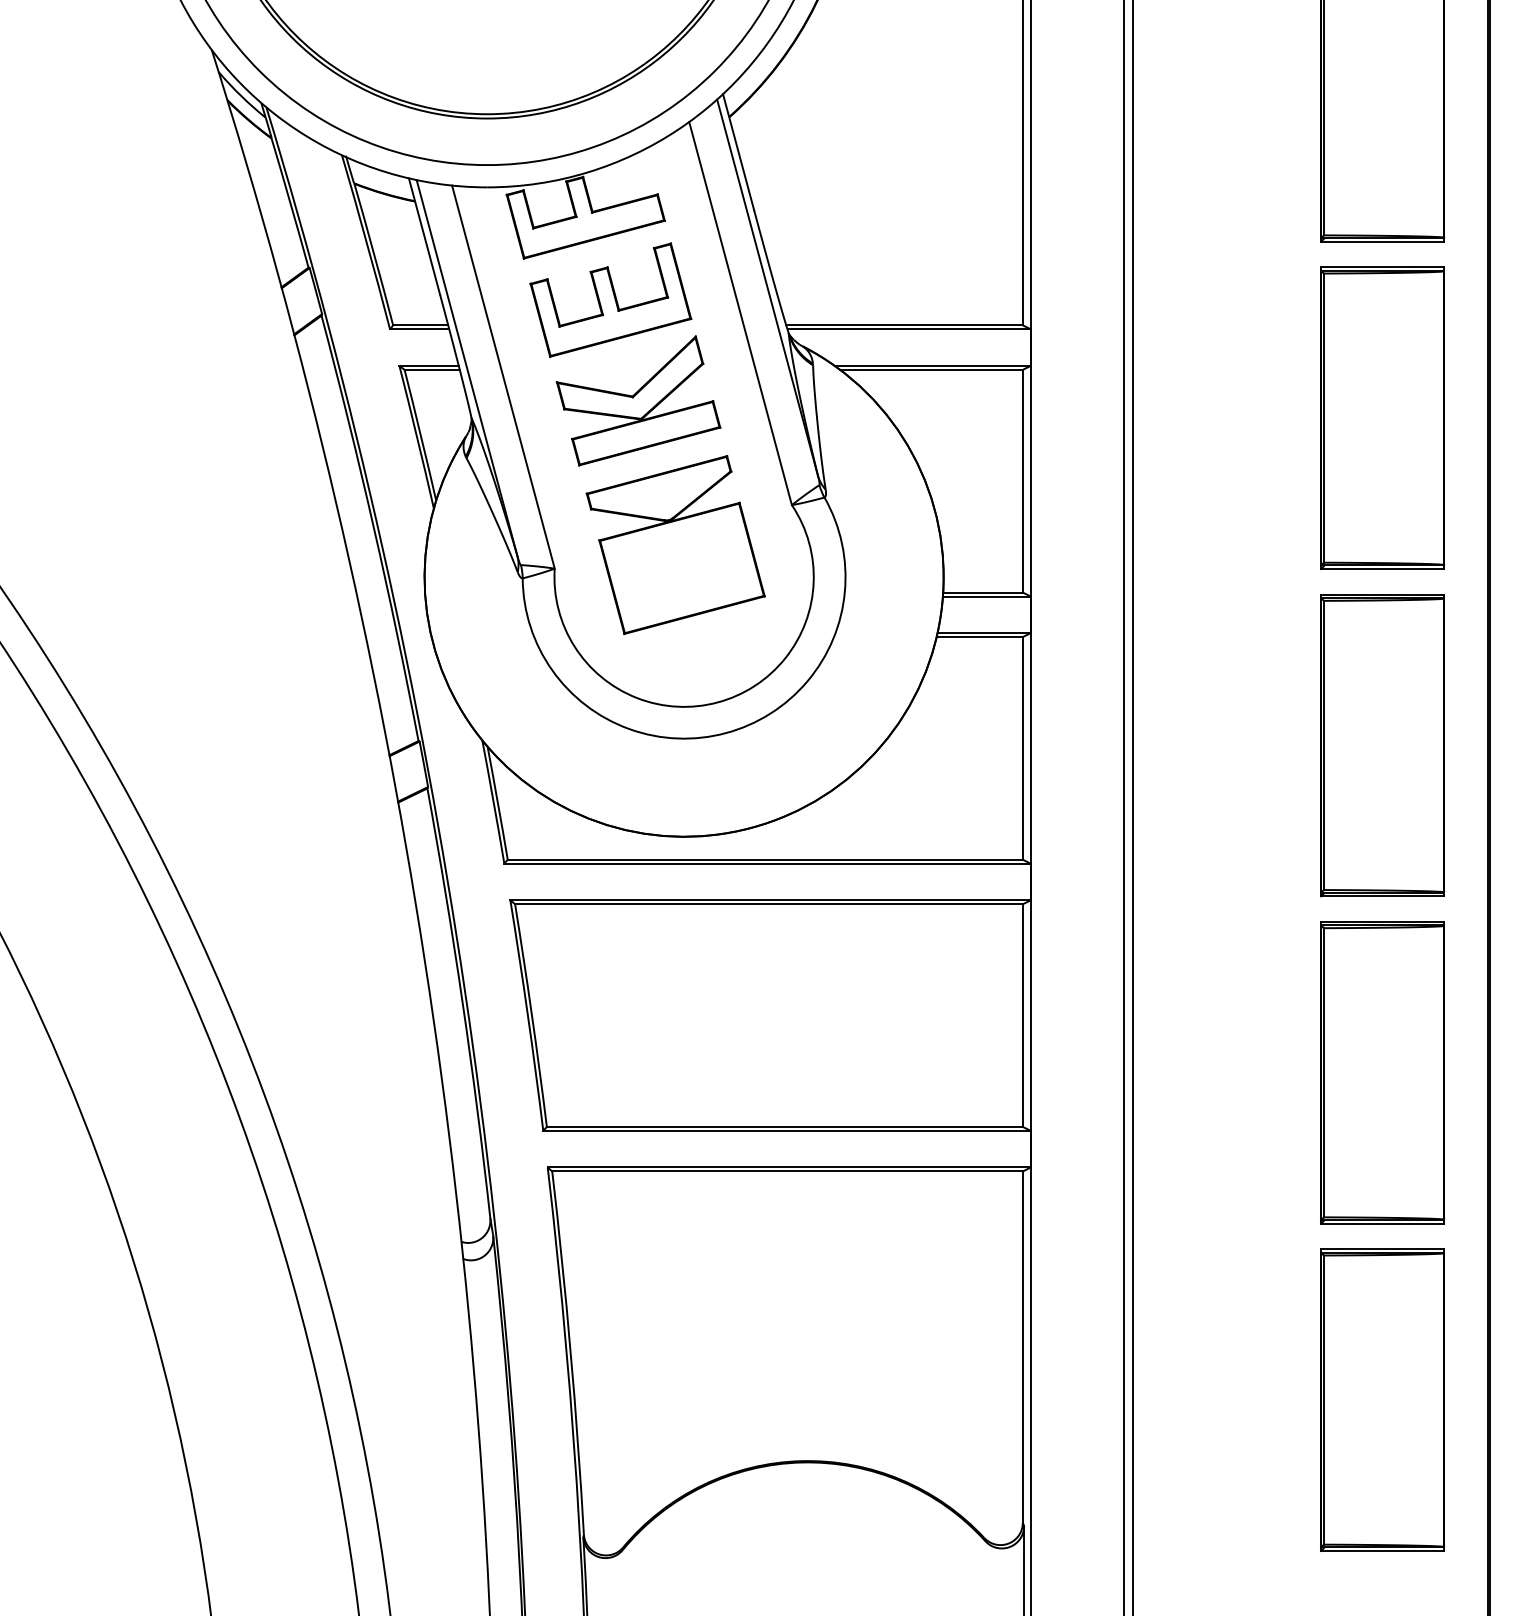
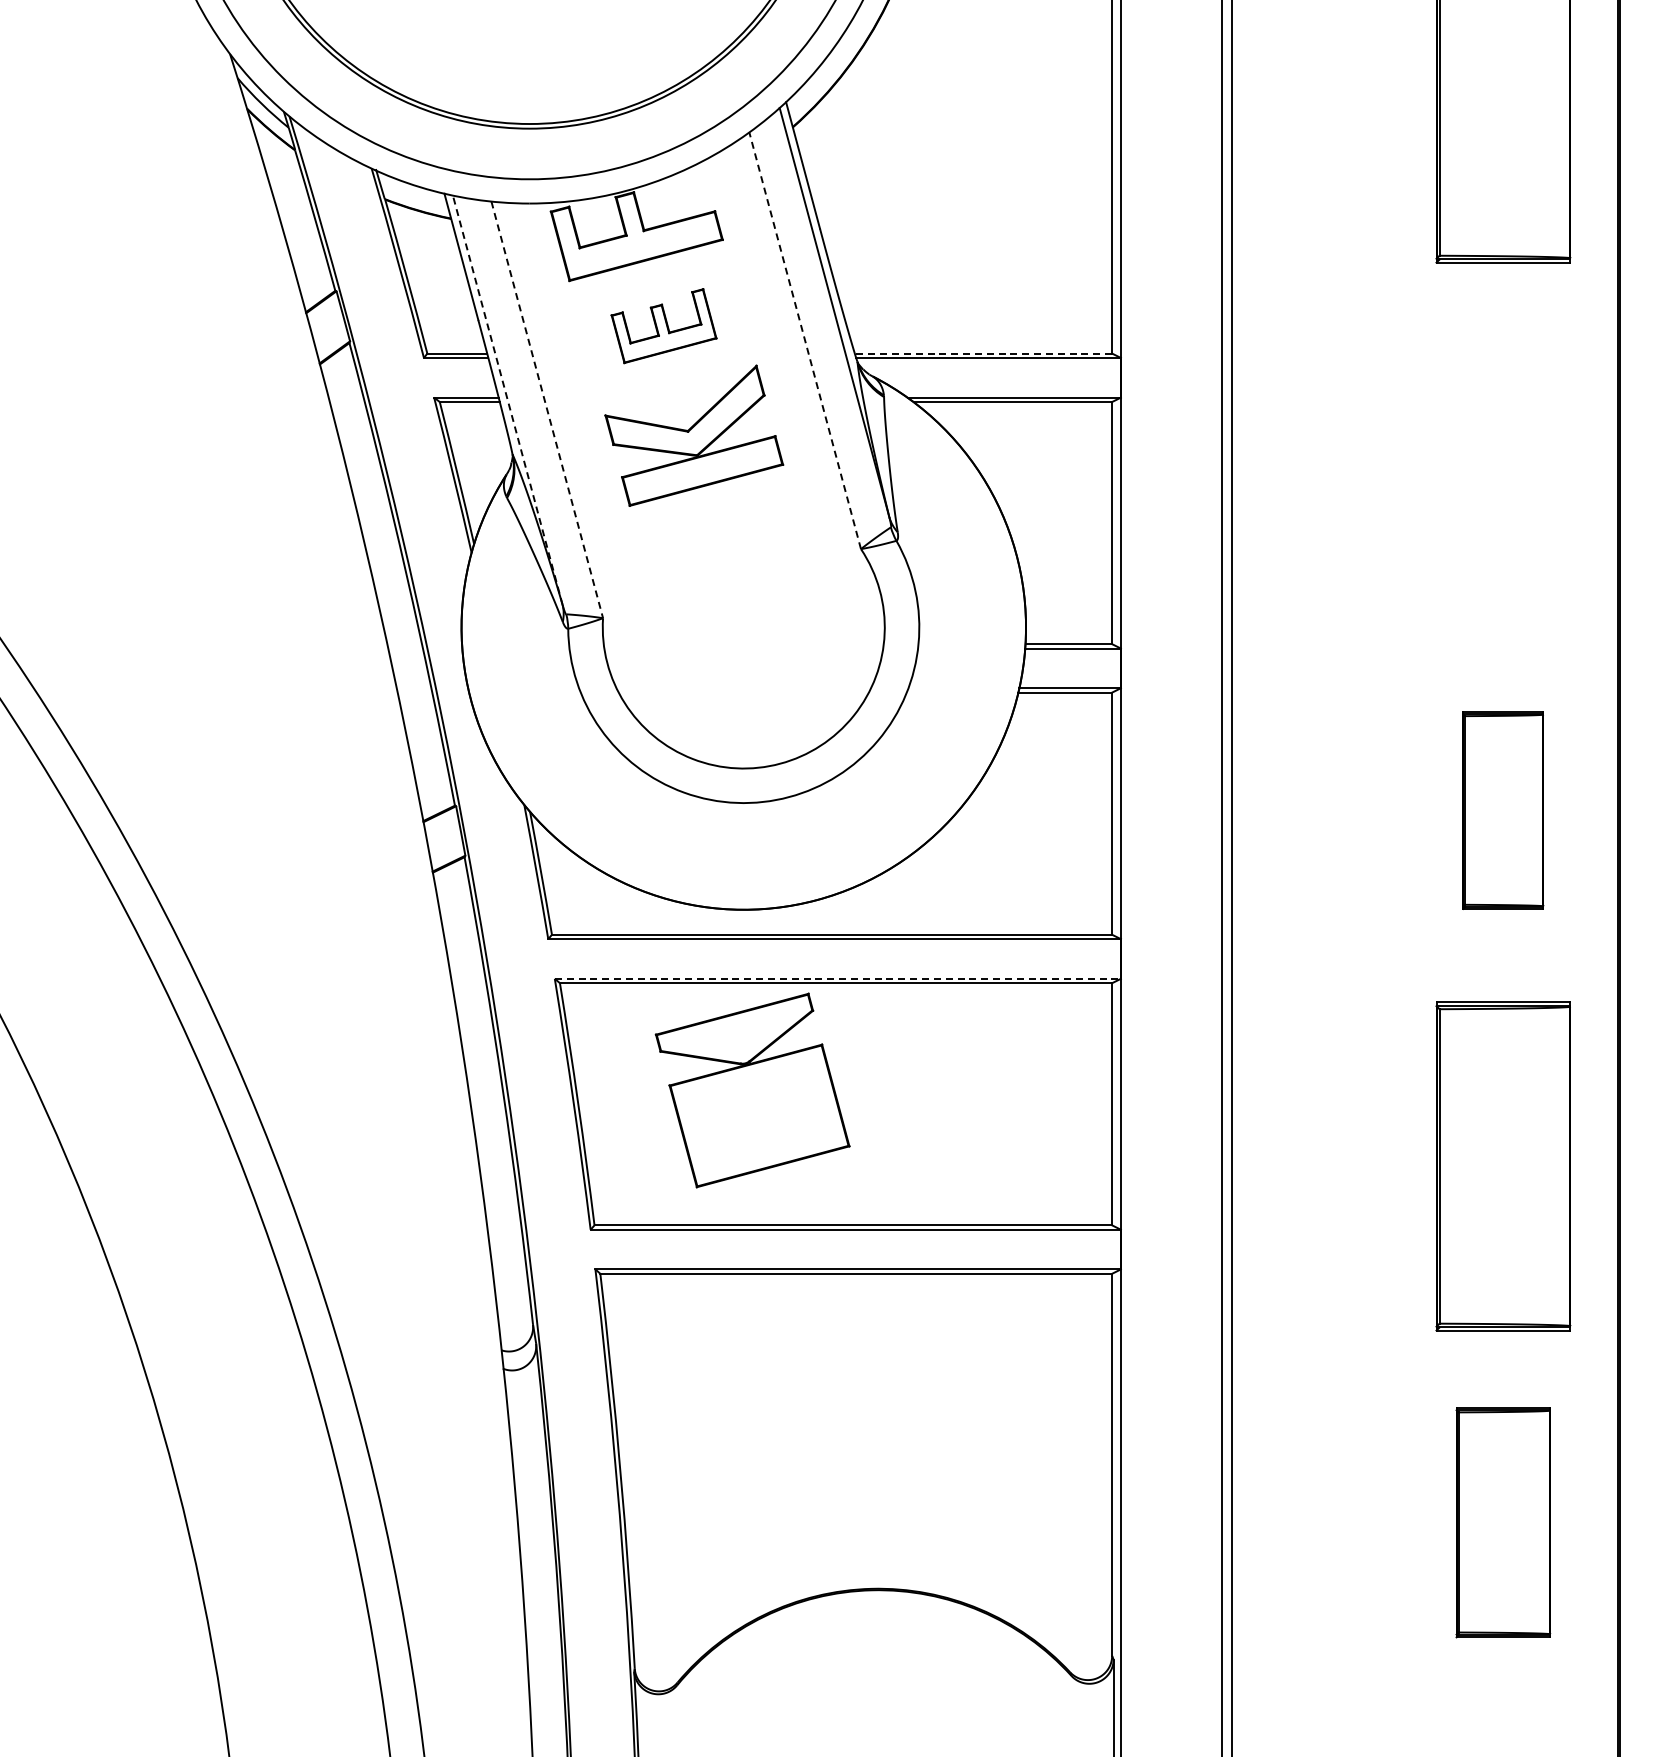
part: (610, 299) -> (663, 325), size x0.6
line: (740, 313) -> (805, 340), solid -> dashed
line: (904, 325) -> (983, 353), solid -> dashed
line: (466, 368) -> (507, 400), solid -> dashed
line: (503, 376) -> (547, 409), solid -> dashed
part: (1382, 418) -> (1503, 454), removed
part: (675, 545) -> (752, 1090), moved
part: (1382, 745) -> (1503, 810), size x0.6
line: (771, 899) -> (838, 978), solid -> dashed
part: (1382, 1400) -> (1503, 1522), size x0.7

